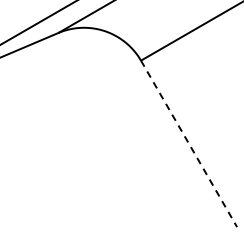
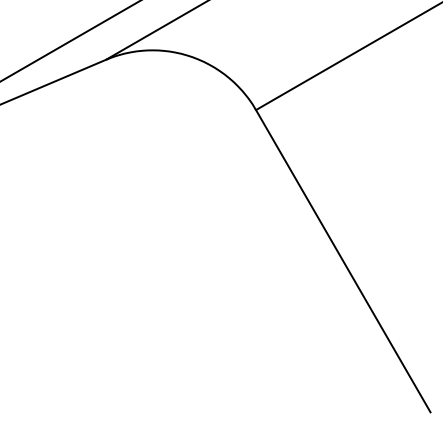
line: (189, 144) -> (344, 262), dashed -> solid

